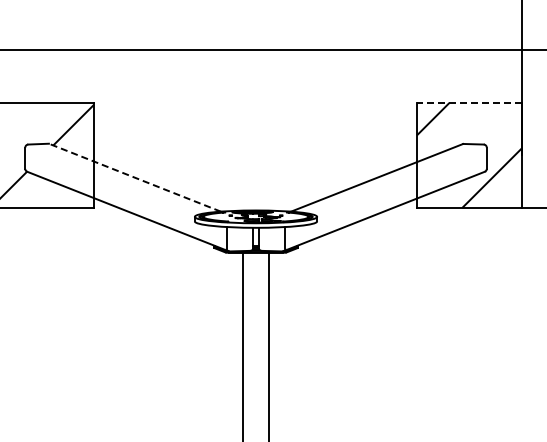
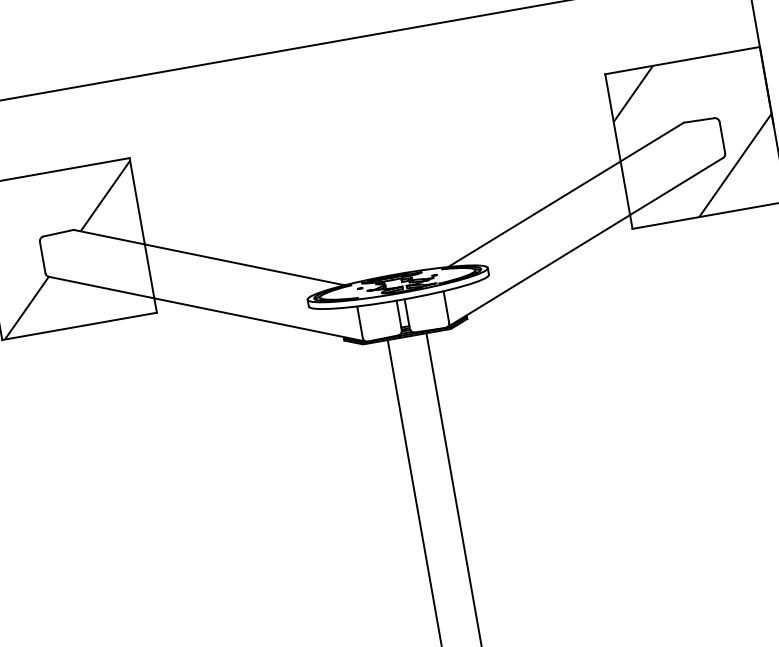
line: (469, 102) -> (682, 59), dashed -> solid
line: (134, 177) -> (208, 257), dashed -> solid

